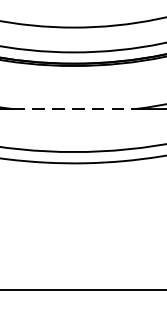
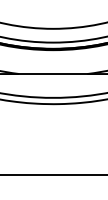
line: (74, 109) -> (53, 74), dashed -> solid

